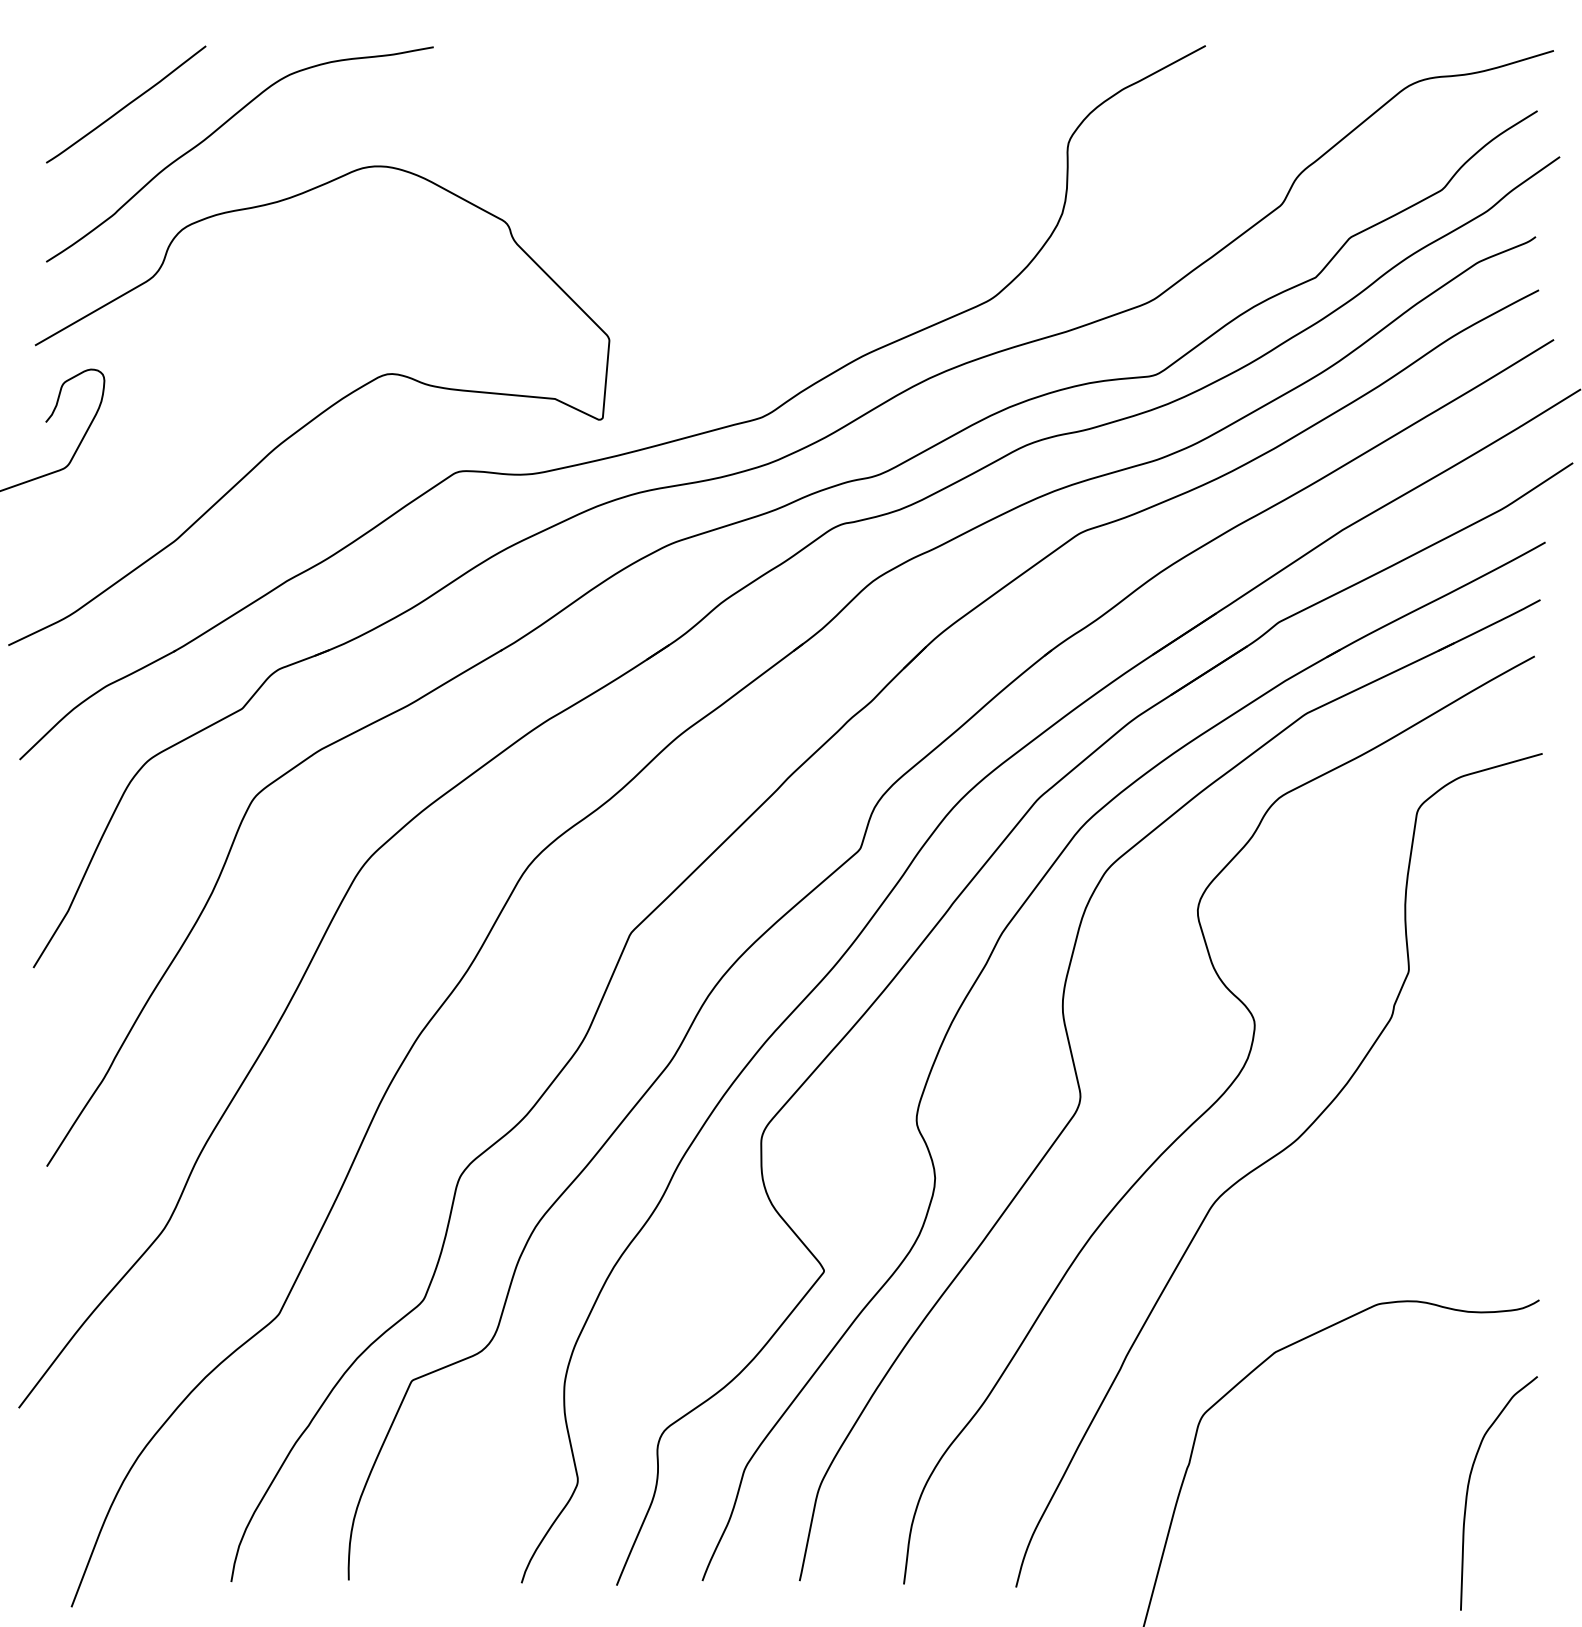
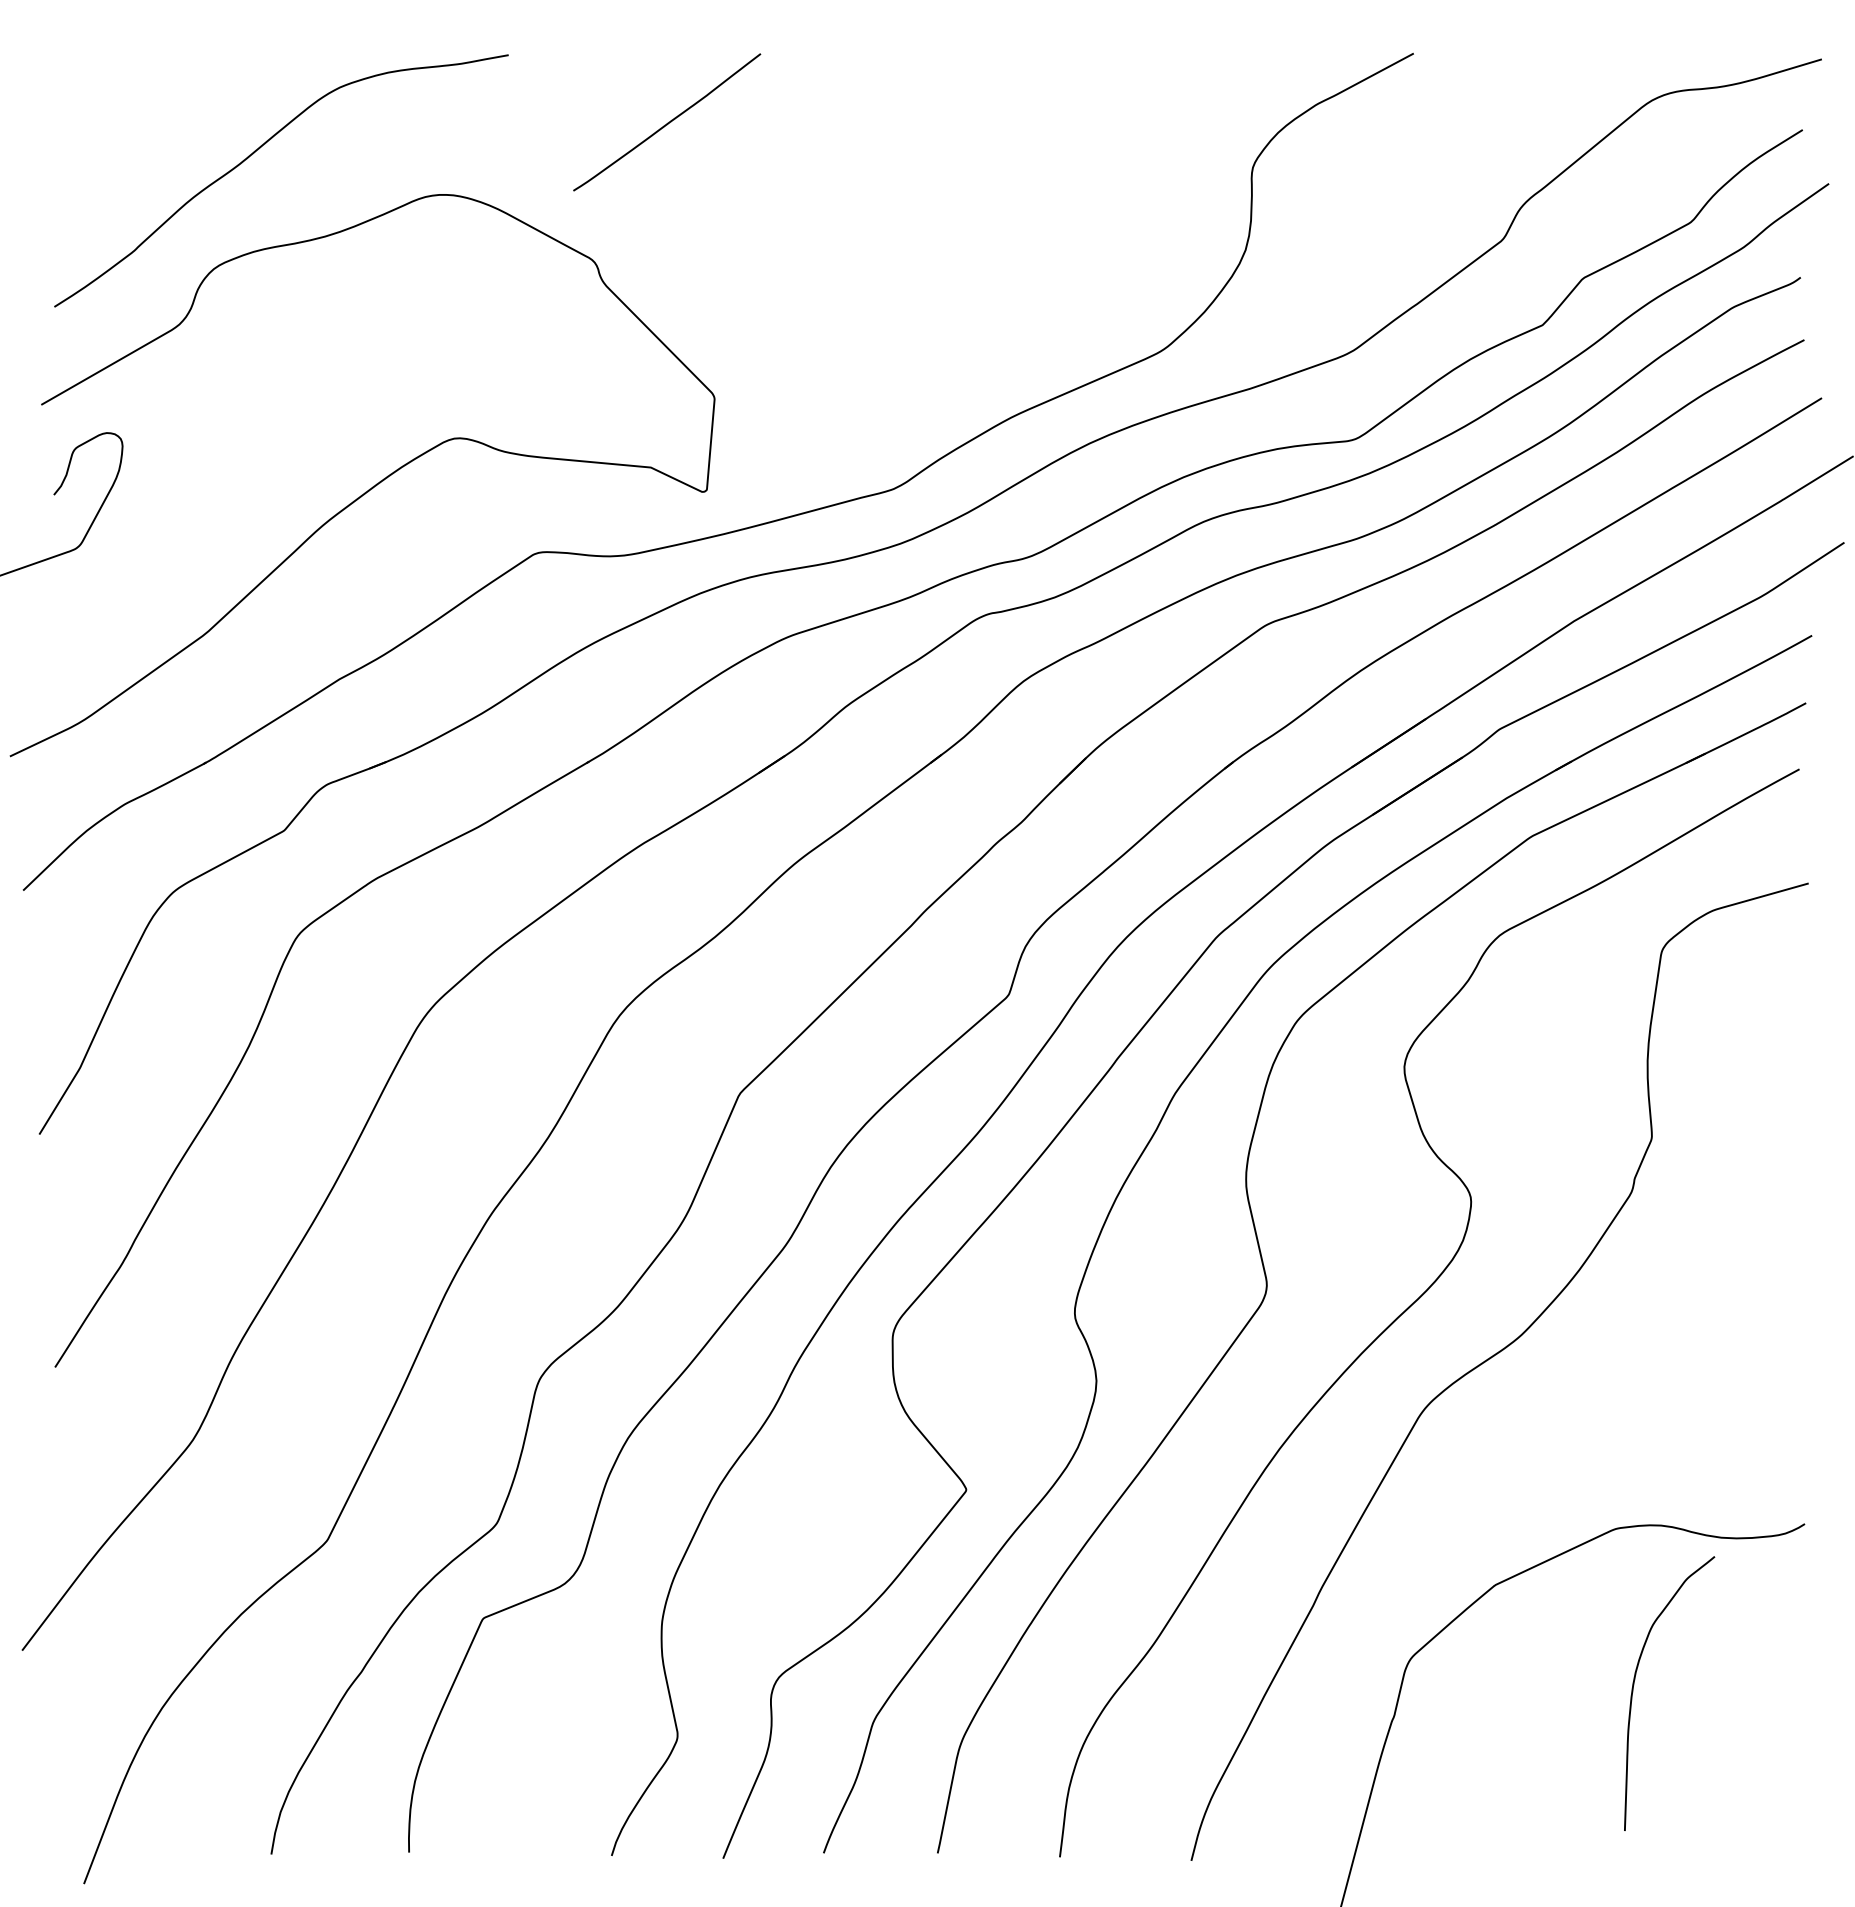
curve: (126, 104) -> (667, 122), moved
curve: (1469, 1486) -> (1634, 1685), moved

